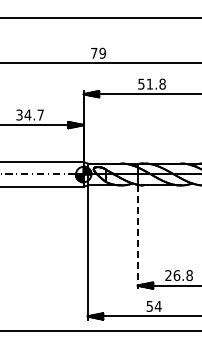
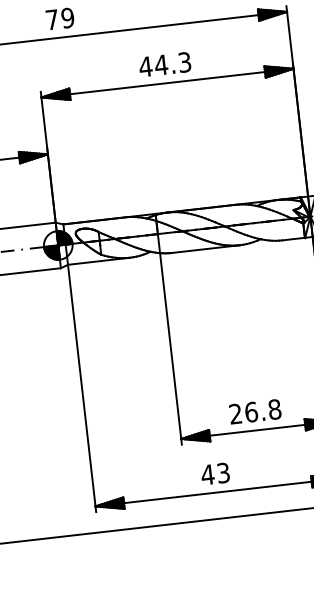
text: (151, 83) -> (164, 63), 51.8 -> 44.3
line: (137, 237) -> (170, 350), dashed -> solid
text: (153, 305) -> (214, 472), 54 -> 43

